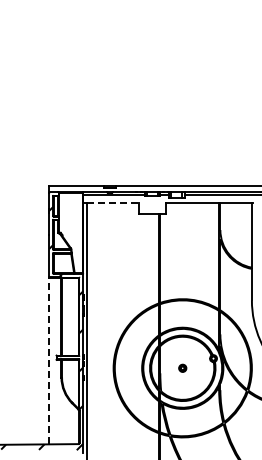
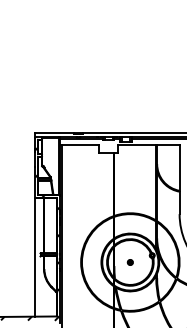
line: (113, 202) -> (81, 144), dashed -> solid
line: (49, 360) -> (35, 256), dashed -> solid

